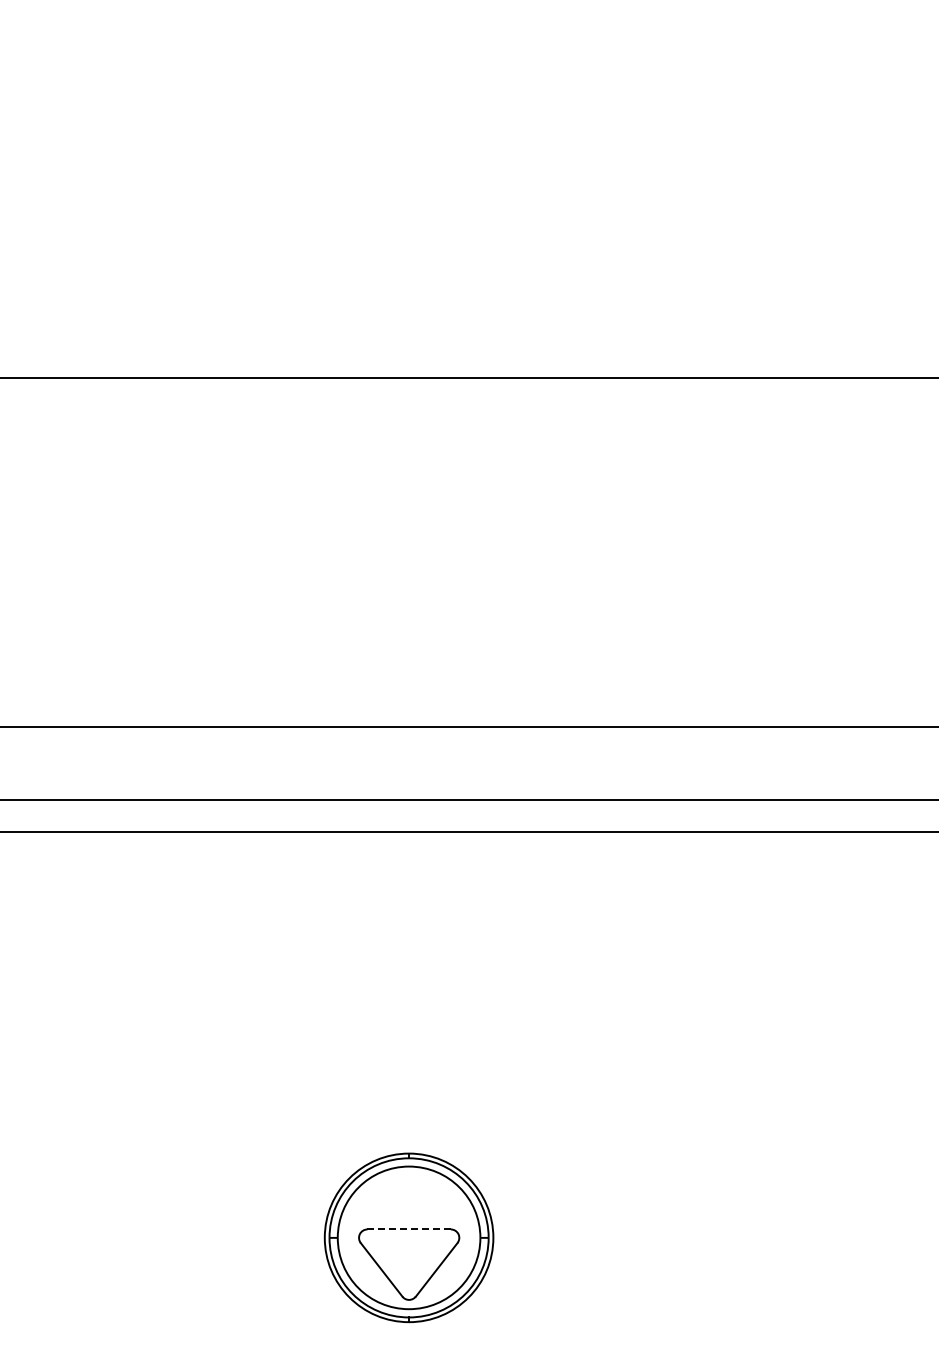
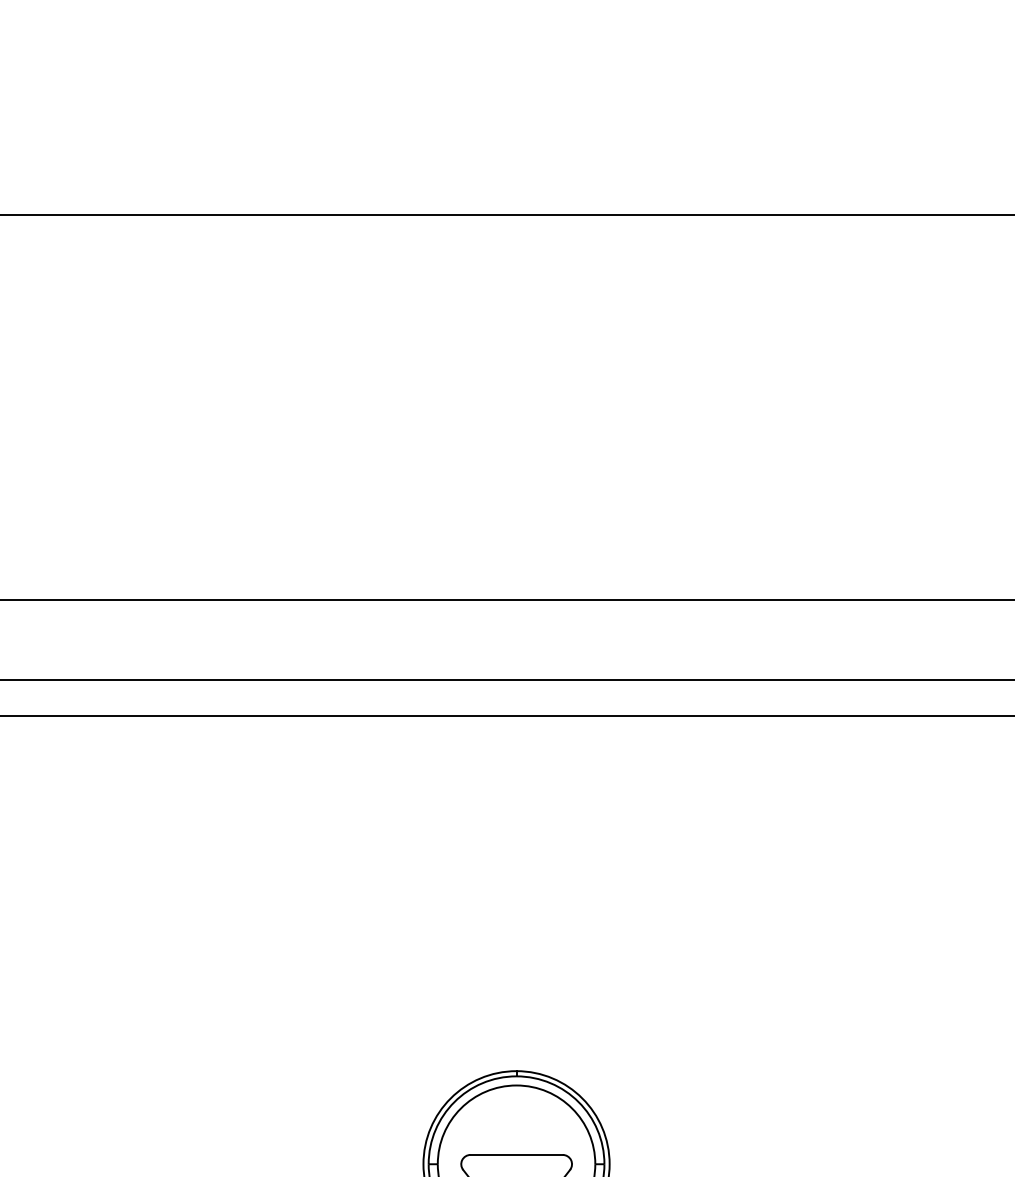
line: (409, 1229) -> (517, 1154), dashed -> solid

